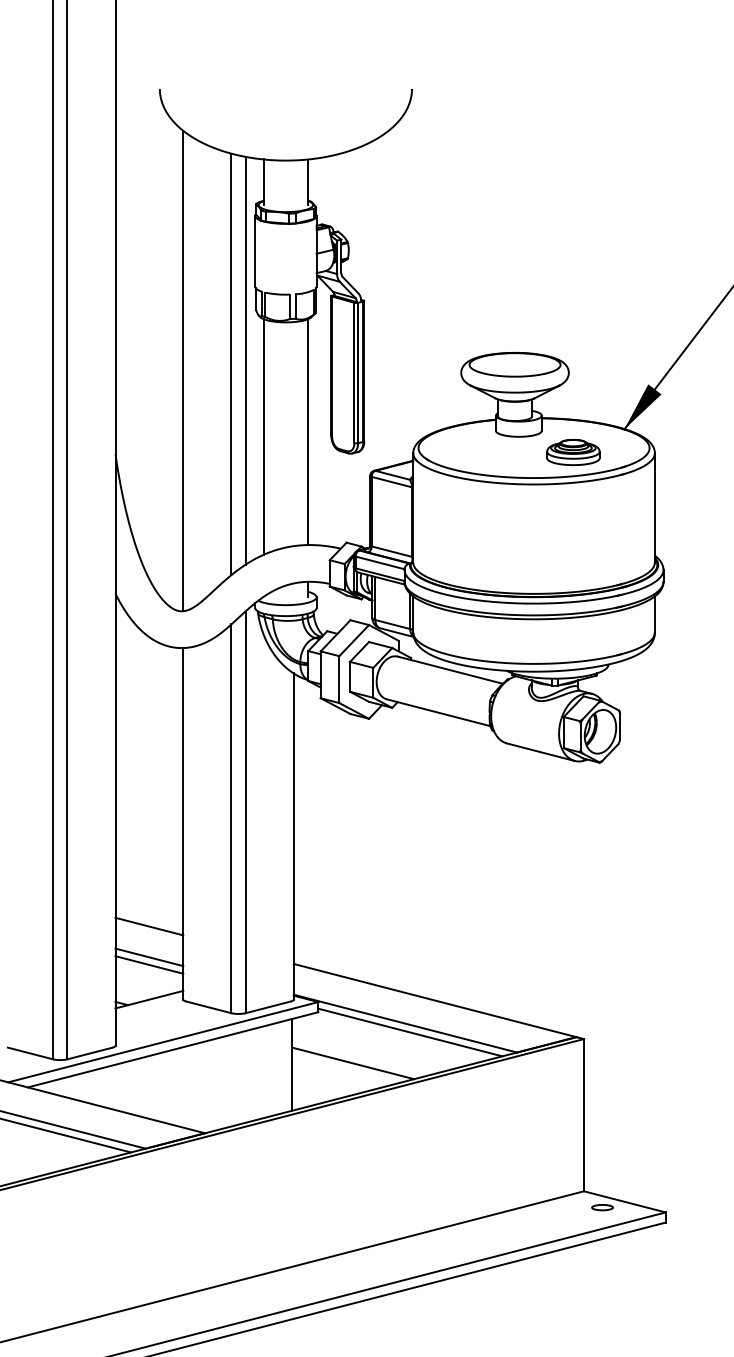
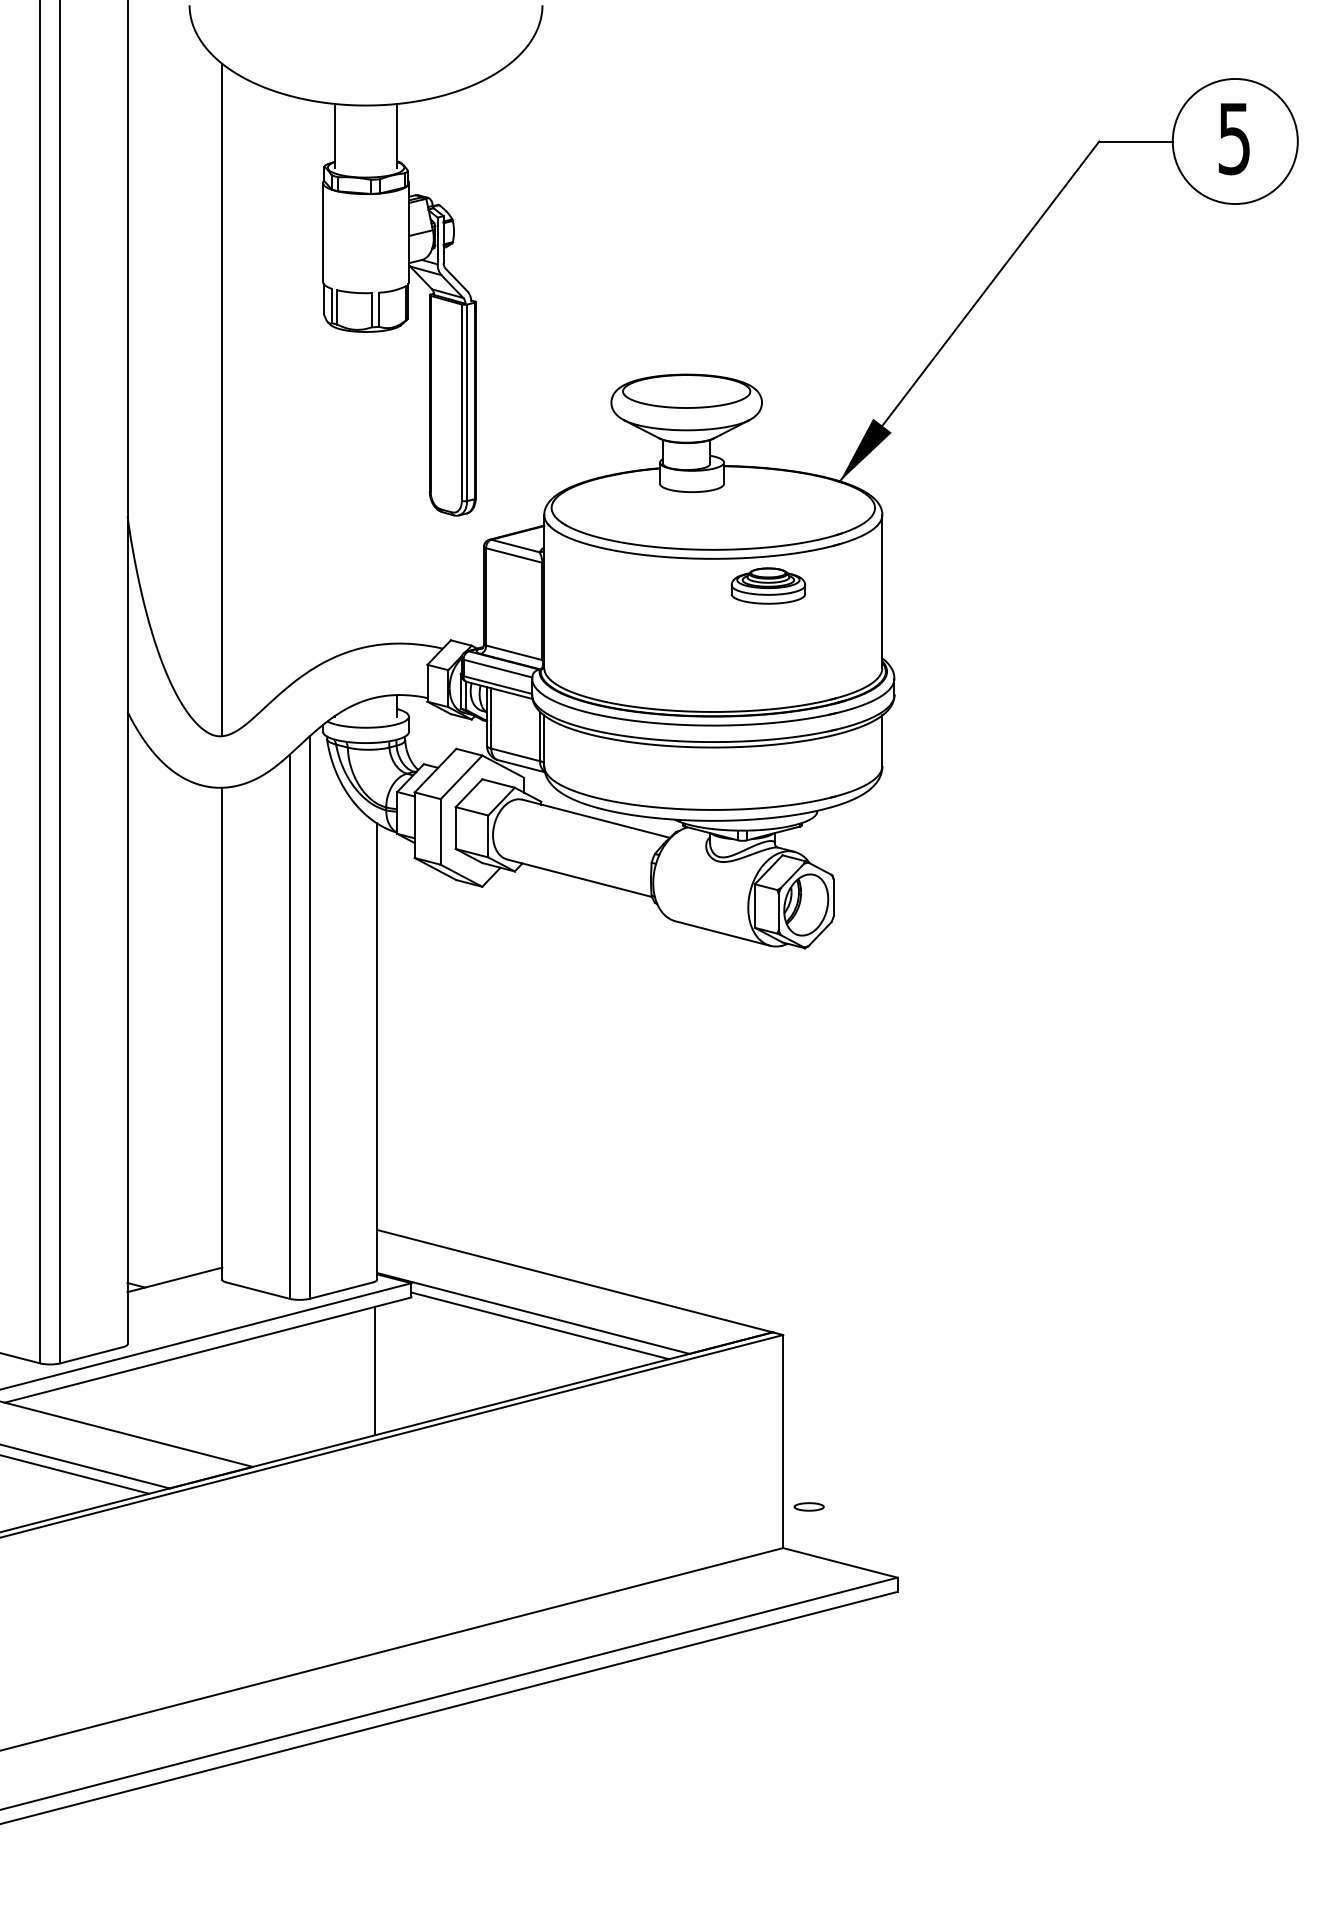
line: (245, 360) -> (309, 385), removed
line: (231, 364) -> (289, 390), removed
line: (307, 432) -> (396, 485), removed
line: (264, 437) -> (335, 492), removed
part: (572, 452) -> (767, 585), moved
line: (149, 926) -> (174, 1177), removed
line: (149, 957) -> (174, 1220), removed
line: (149, 965) -> (174, 1231), removed
line: (353, 1063) -> (460, 1369), removed
part: (602, 1207) -> (808, 1506), moved

